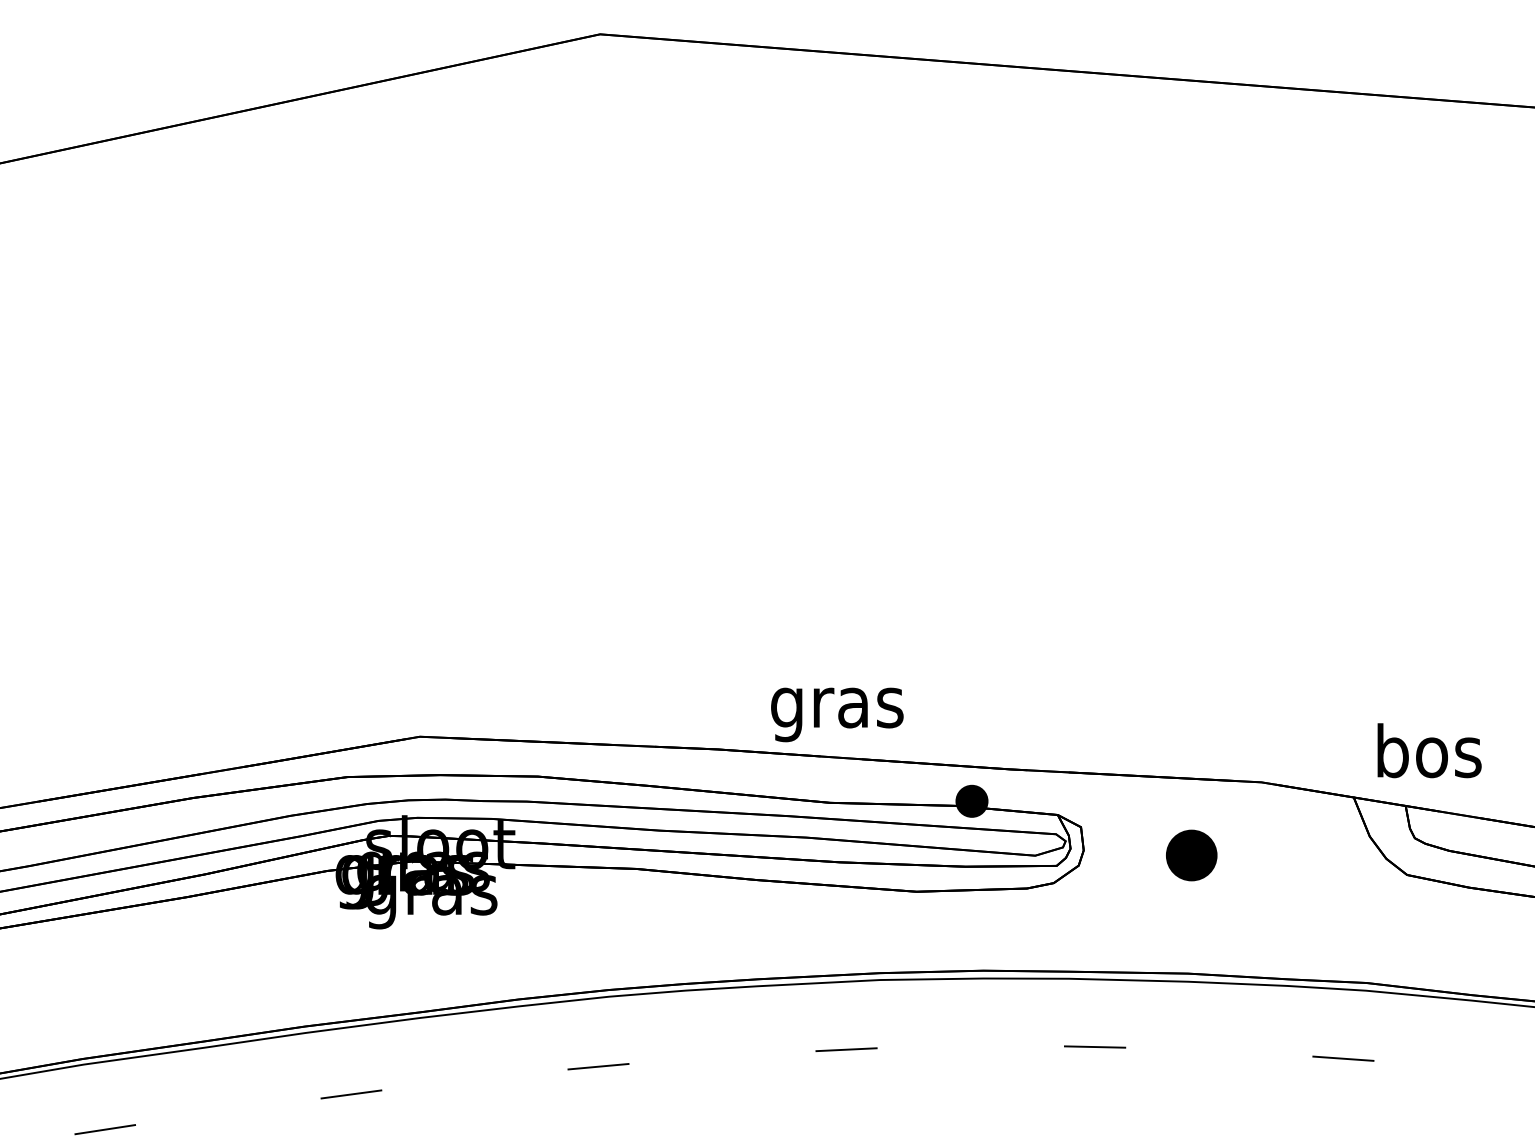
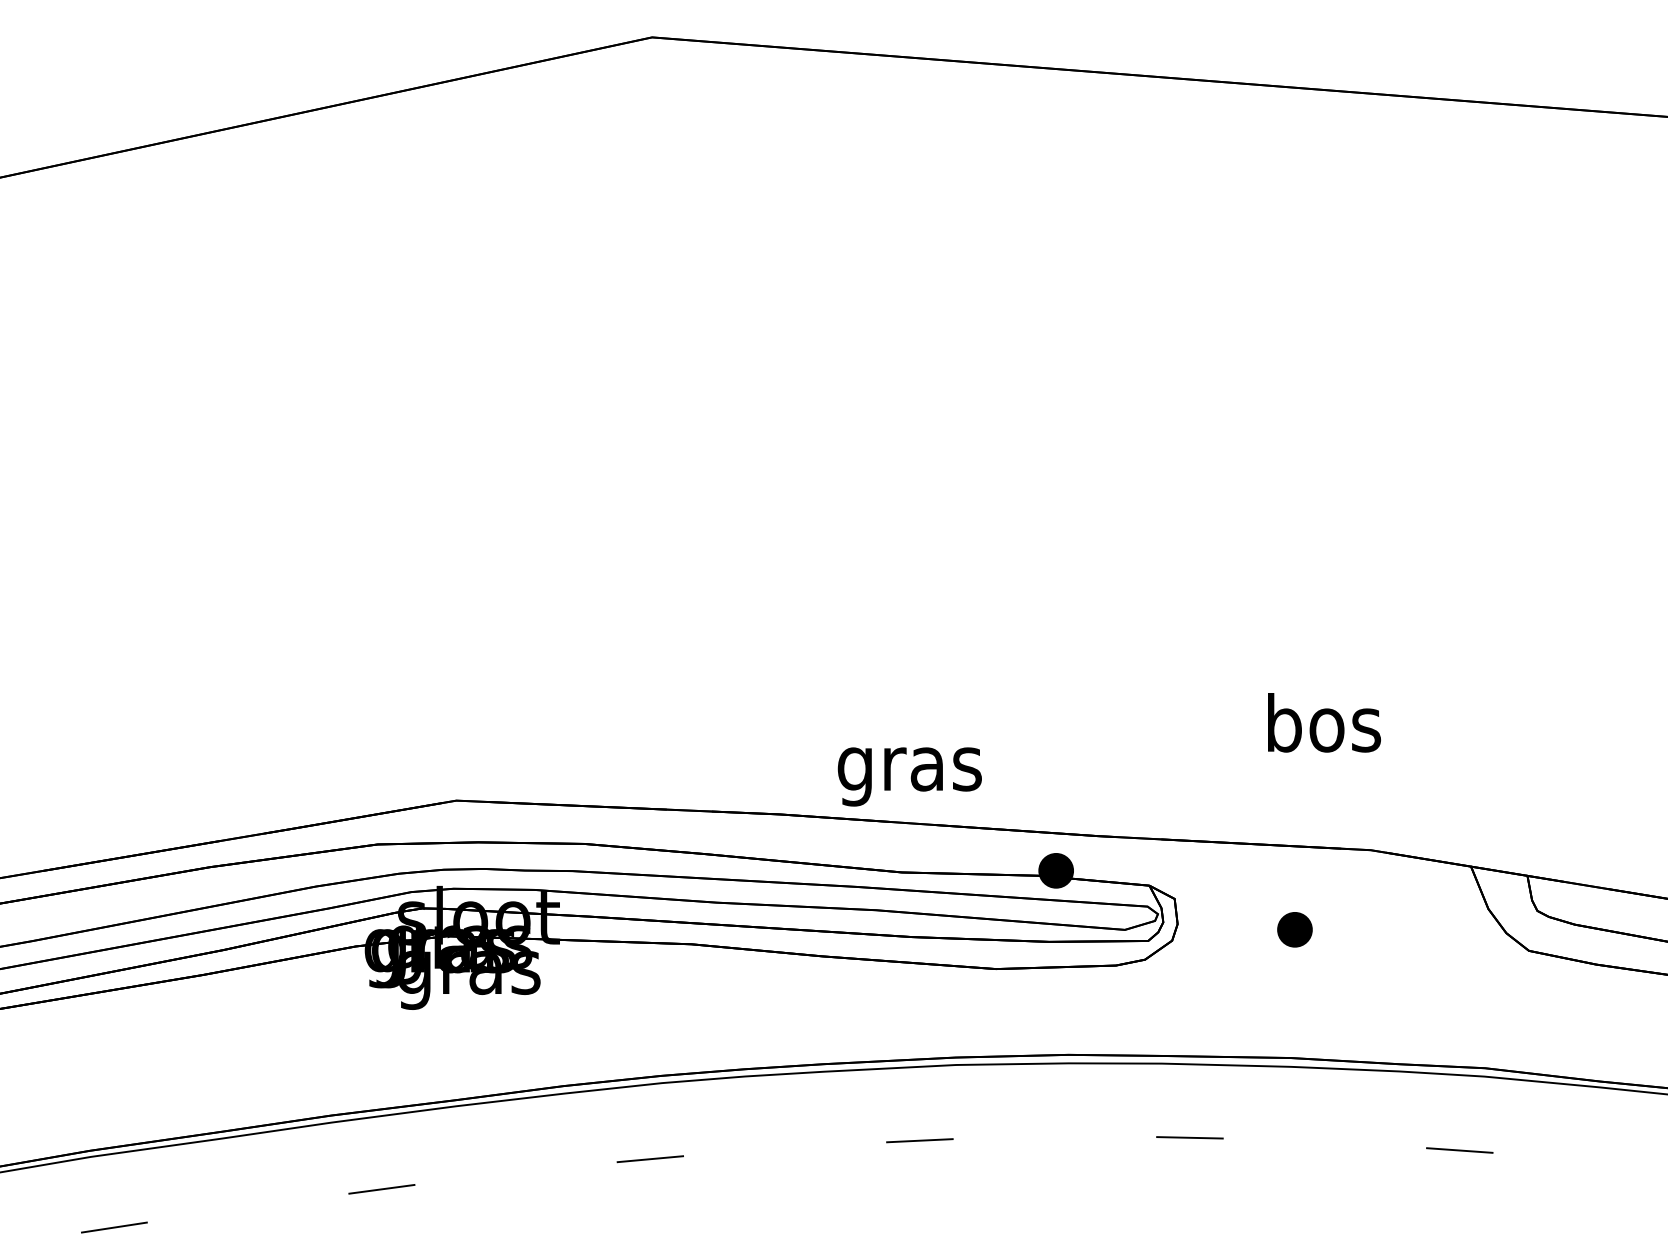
text: (1429, 750) -> (1324, 722), moved
part: (1191, 855) -> (1294, 929), size x0.62

